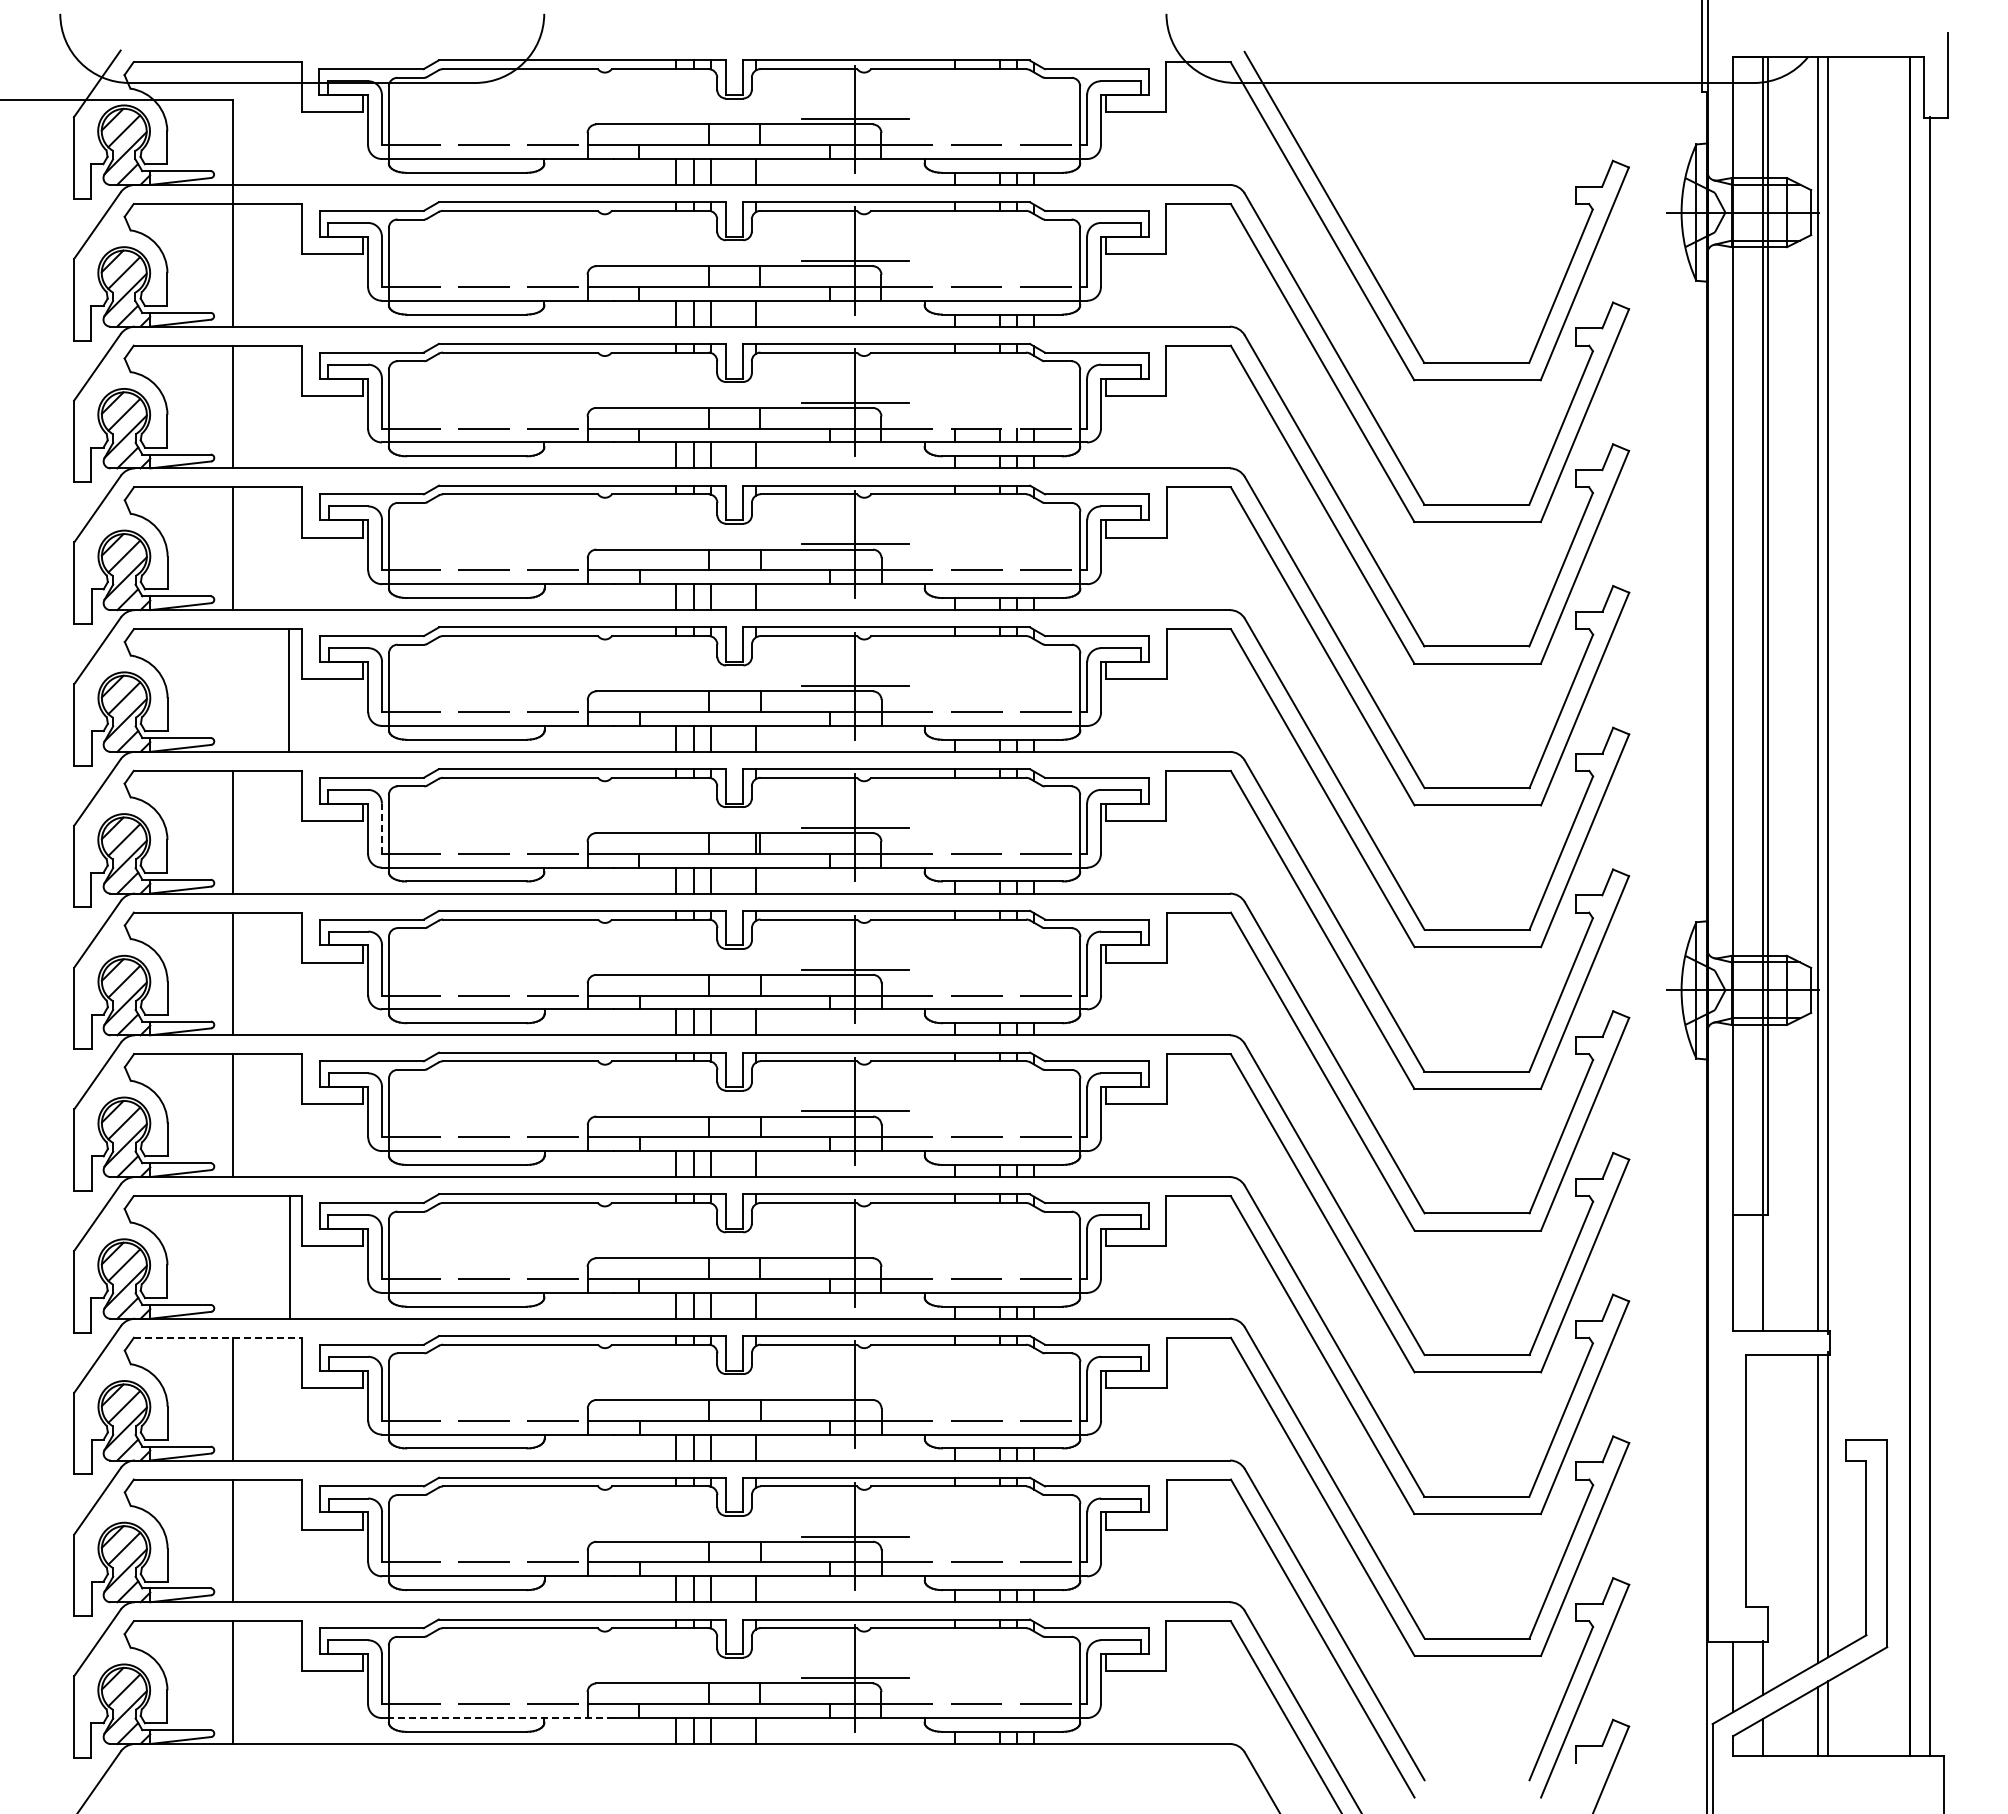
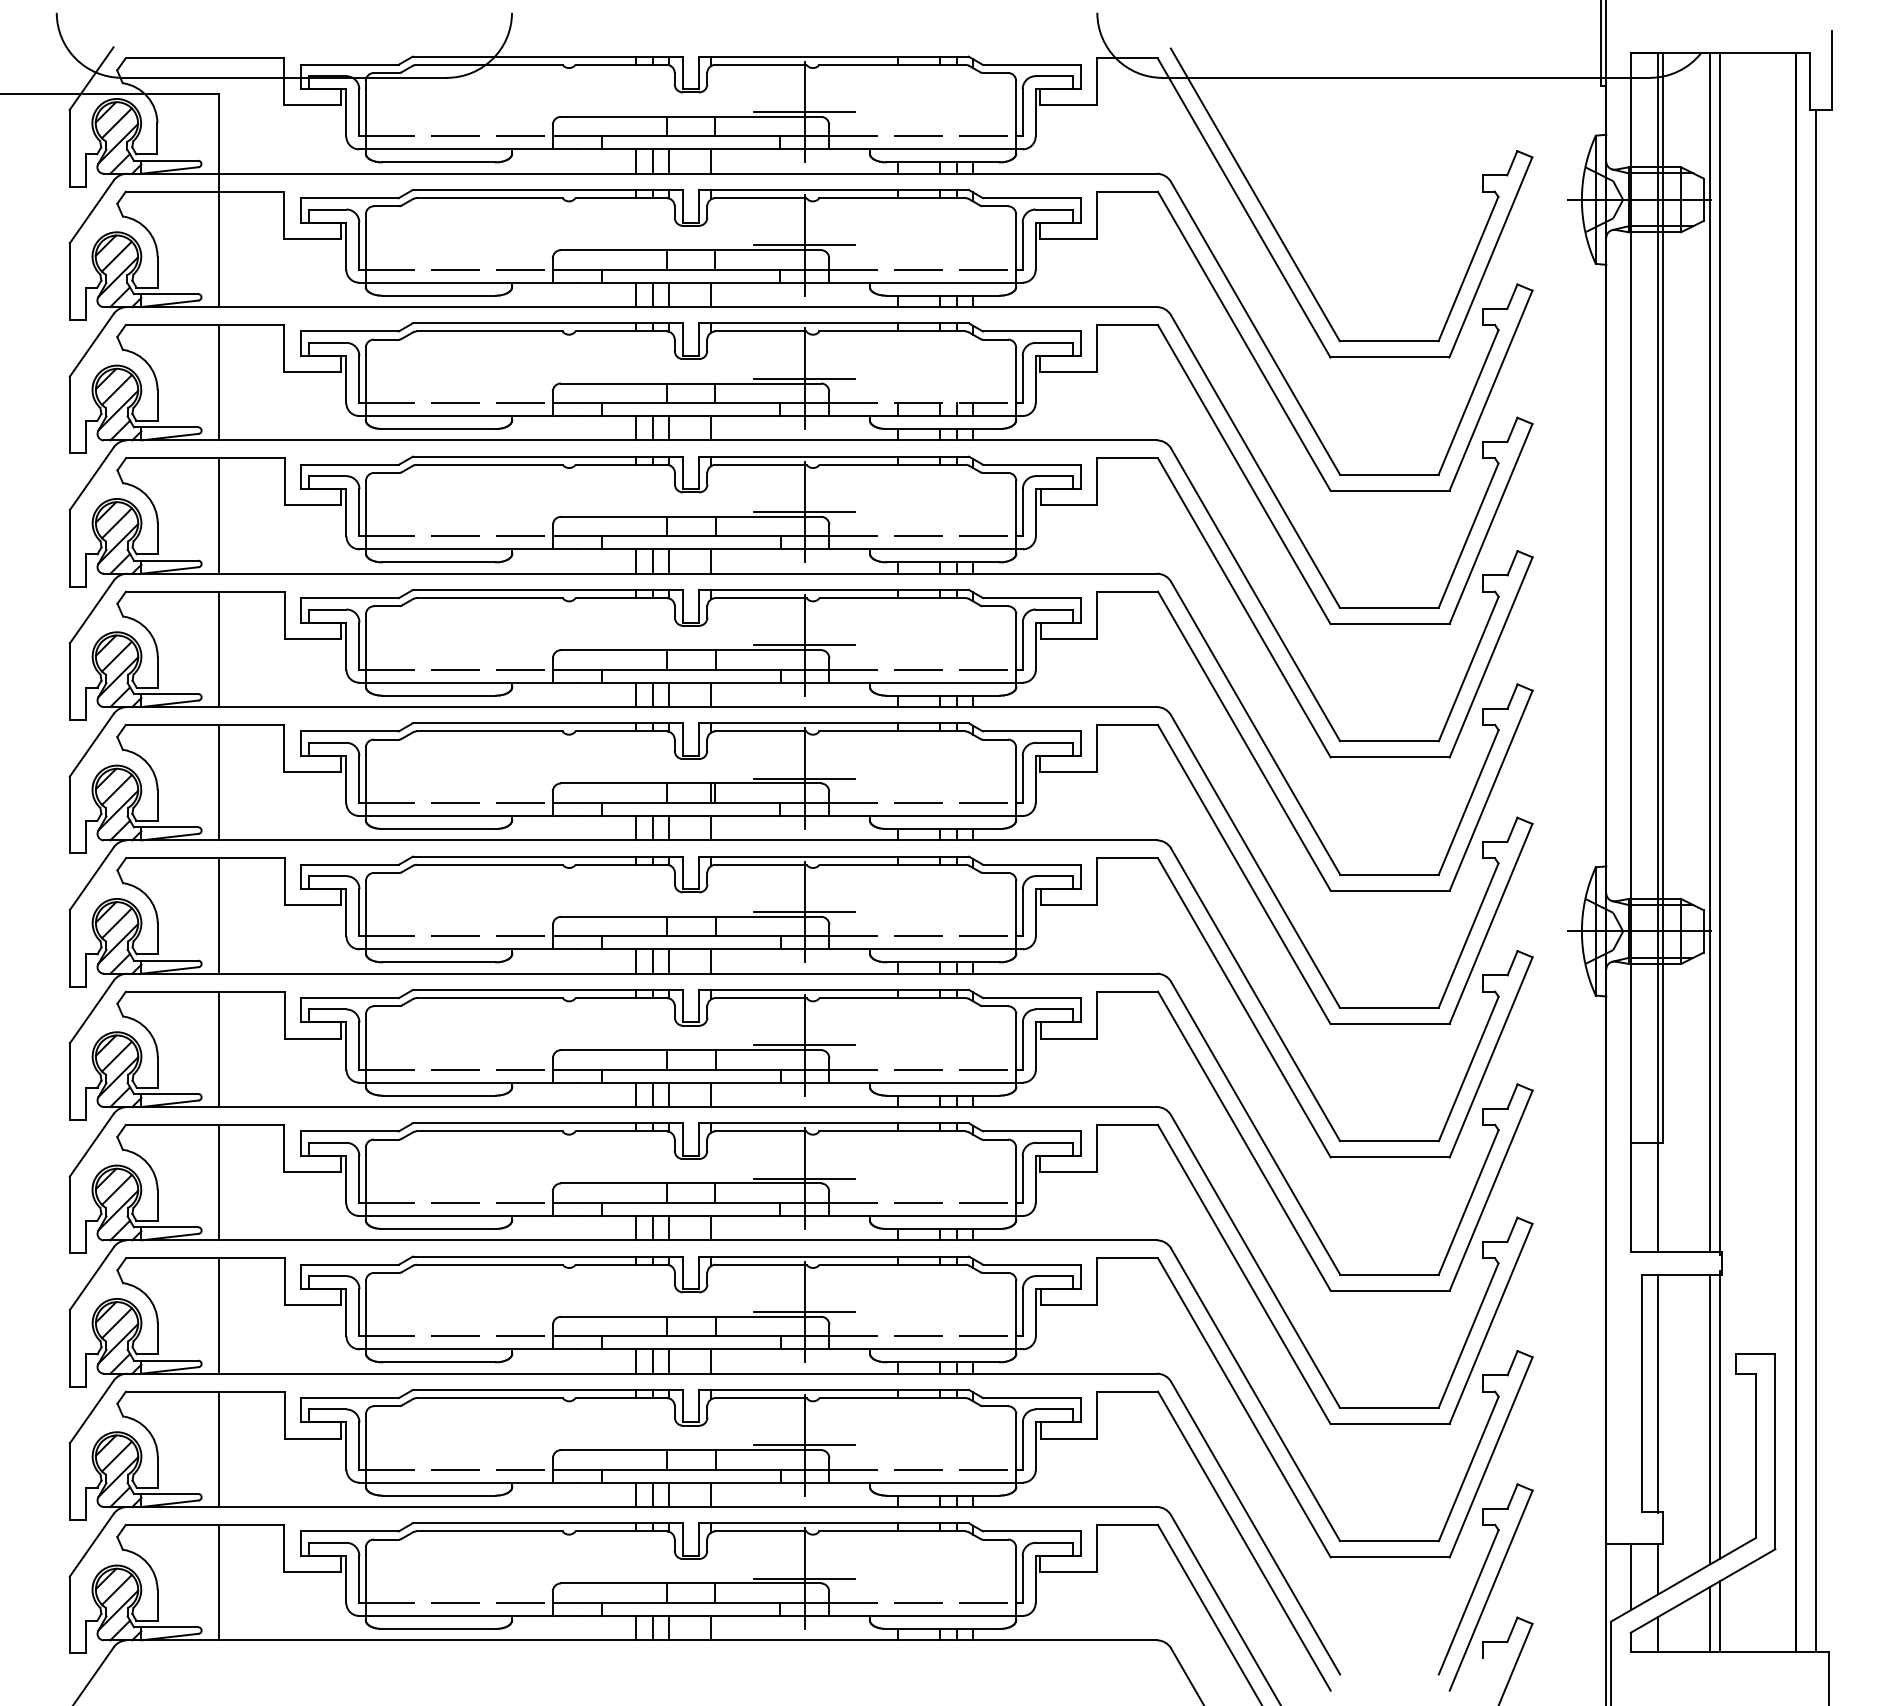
line: (289, 690) -> (219, 649), moved
line: (381, 828) -> (358, 779), dashed -> solid
line: (854, 1253) -> (803, 1178), added
line: (290, 1257) -> (219, 1182), moved
line: (218, 1337) -> (205, 1257), dashed -> solid
line: (854, 1394) -> (803, 1311), added
line: (1762, 1481) -> (1658, 1393), added
line: (500, 1718) -> (470, 1616), dashed -> solid

